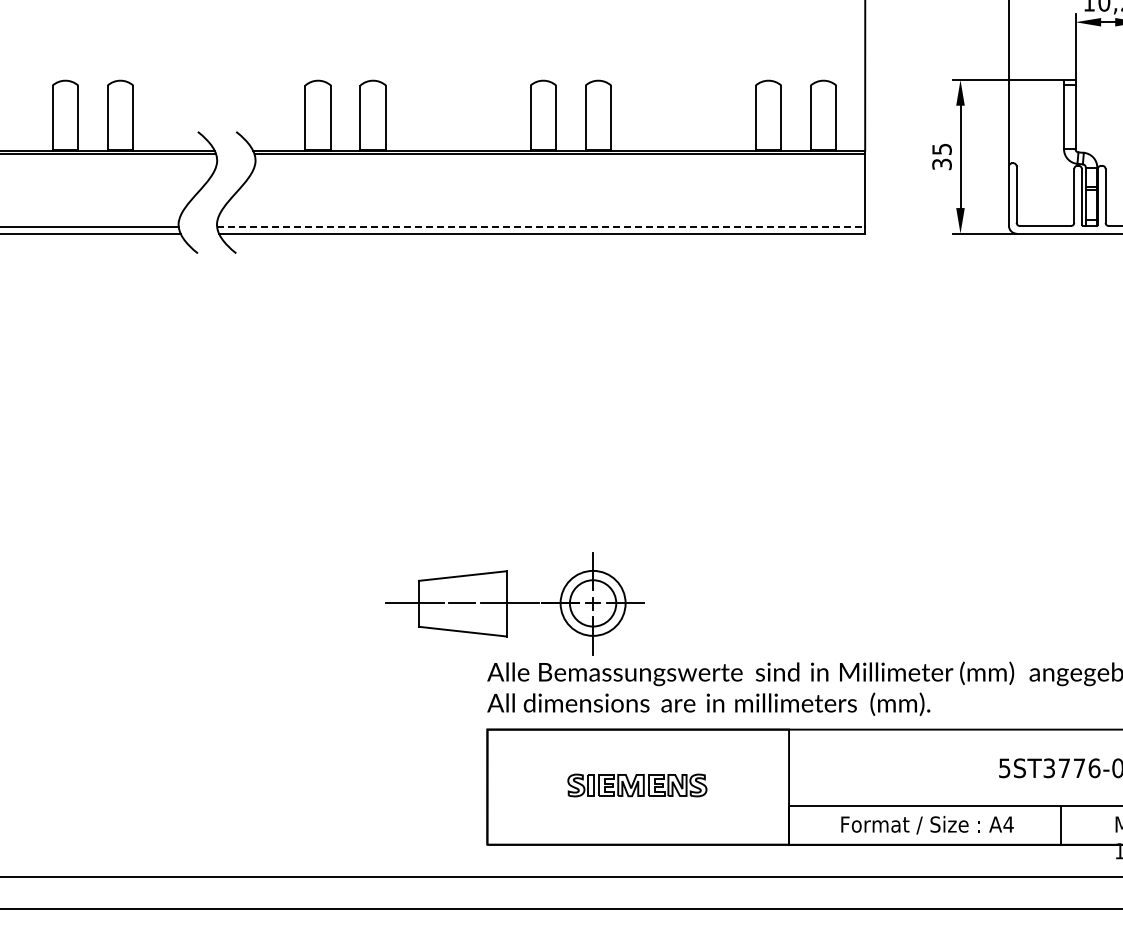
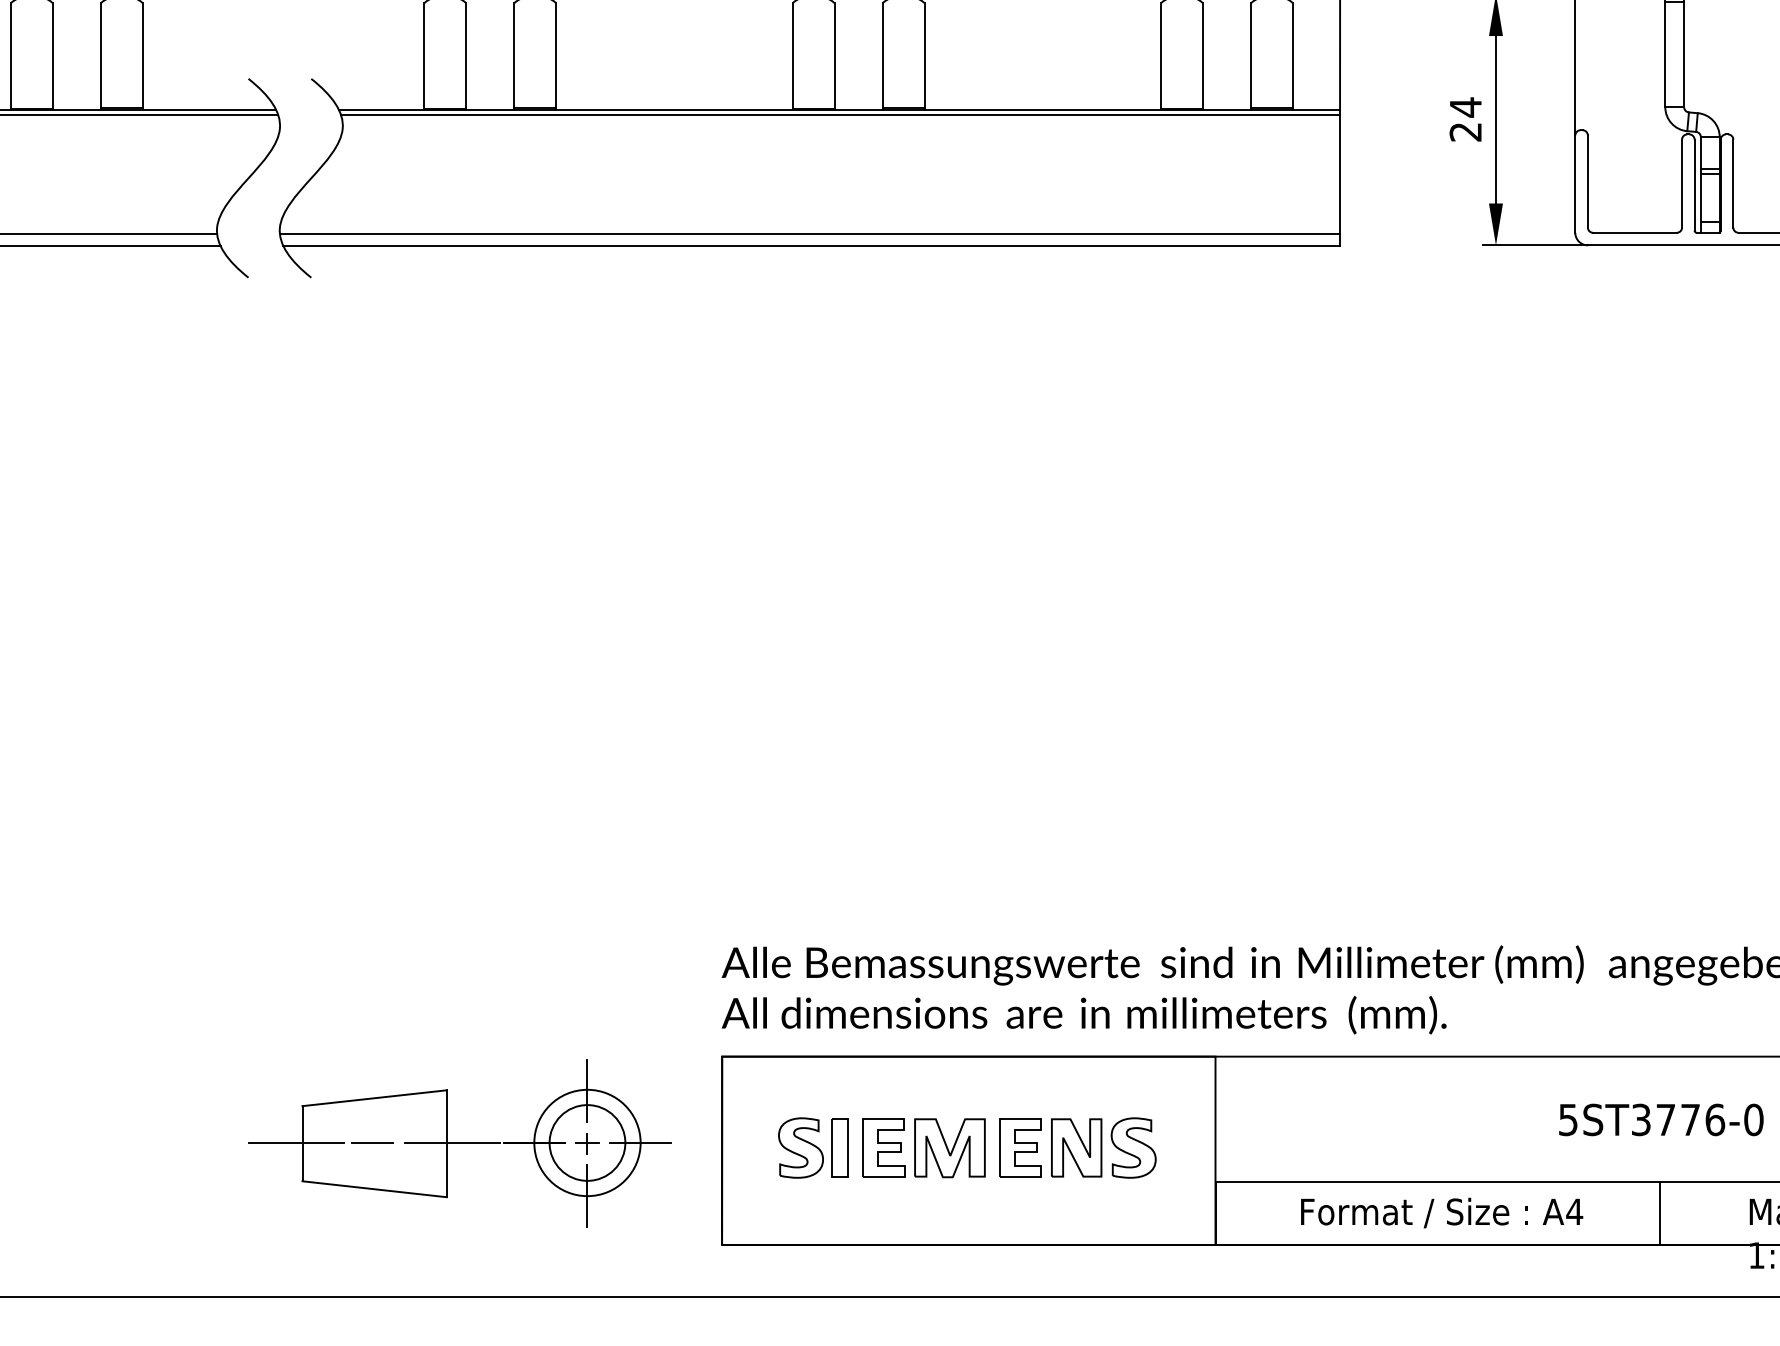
text: (941, 156) -> (1464, 119), 35 -> 24
line: (541, 226) -> (810, 233), dashed -> solid
part: (514, 603) -> (458, 1143), moved
part: (637, 785) -> (967, 1148), size x1.67

